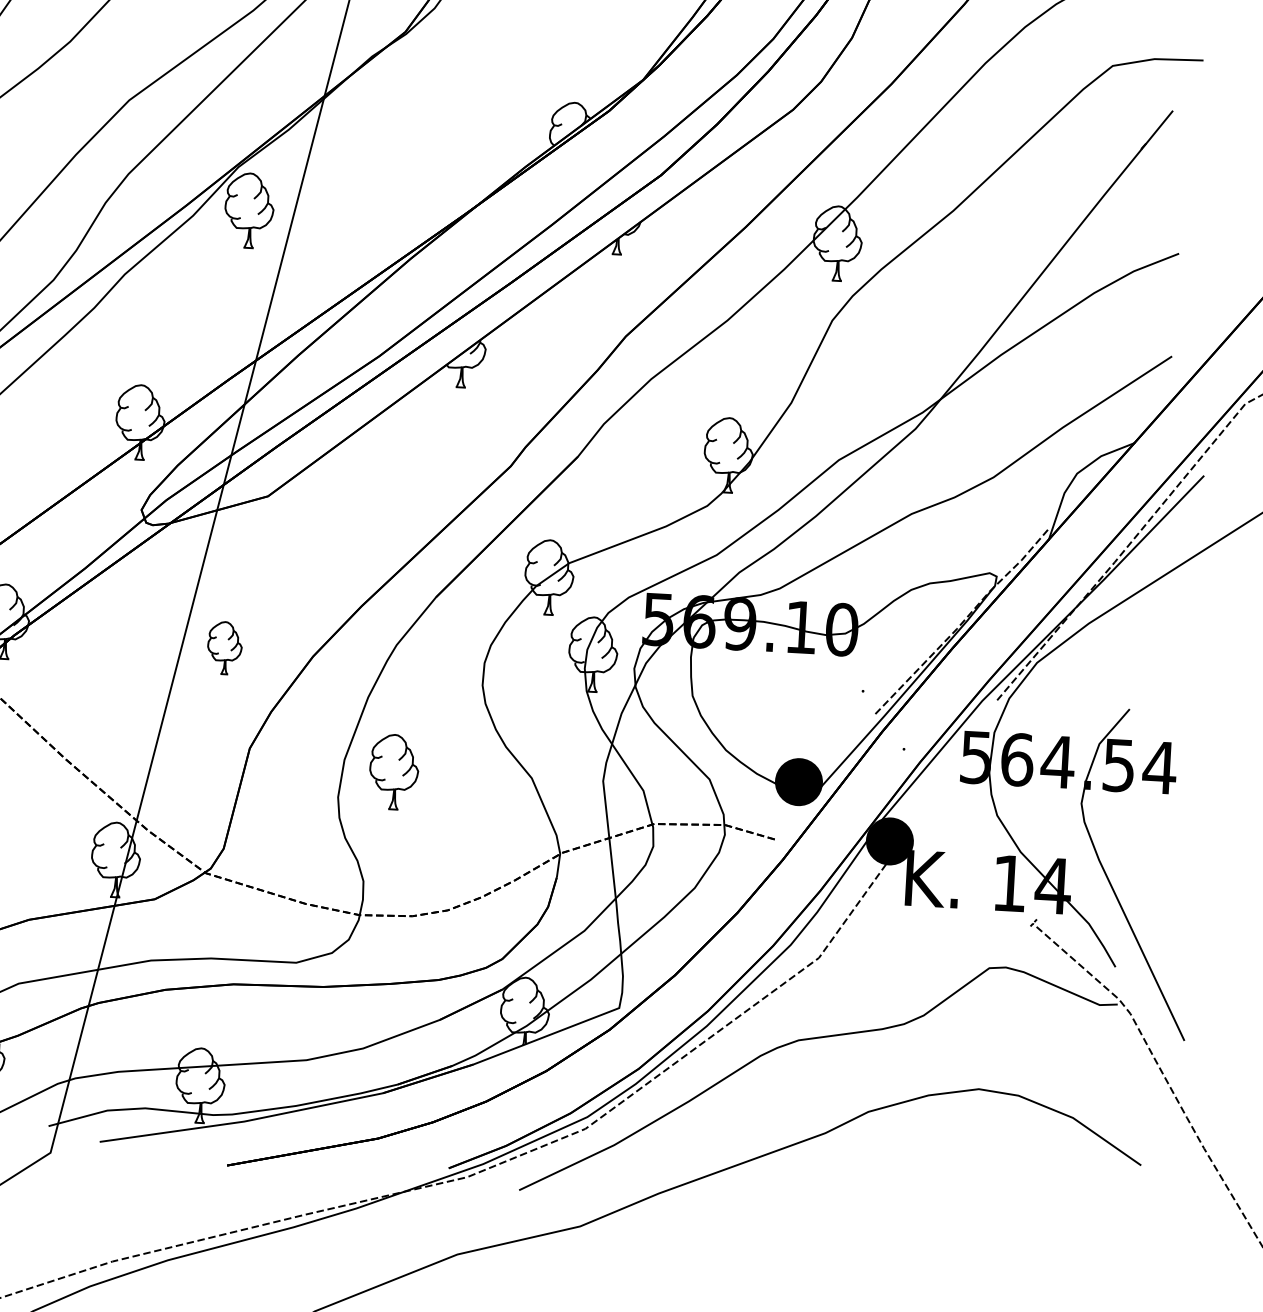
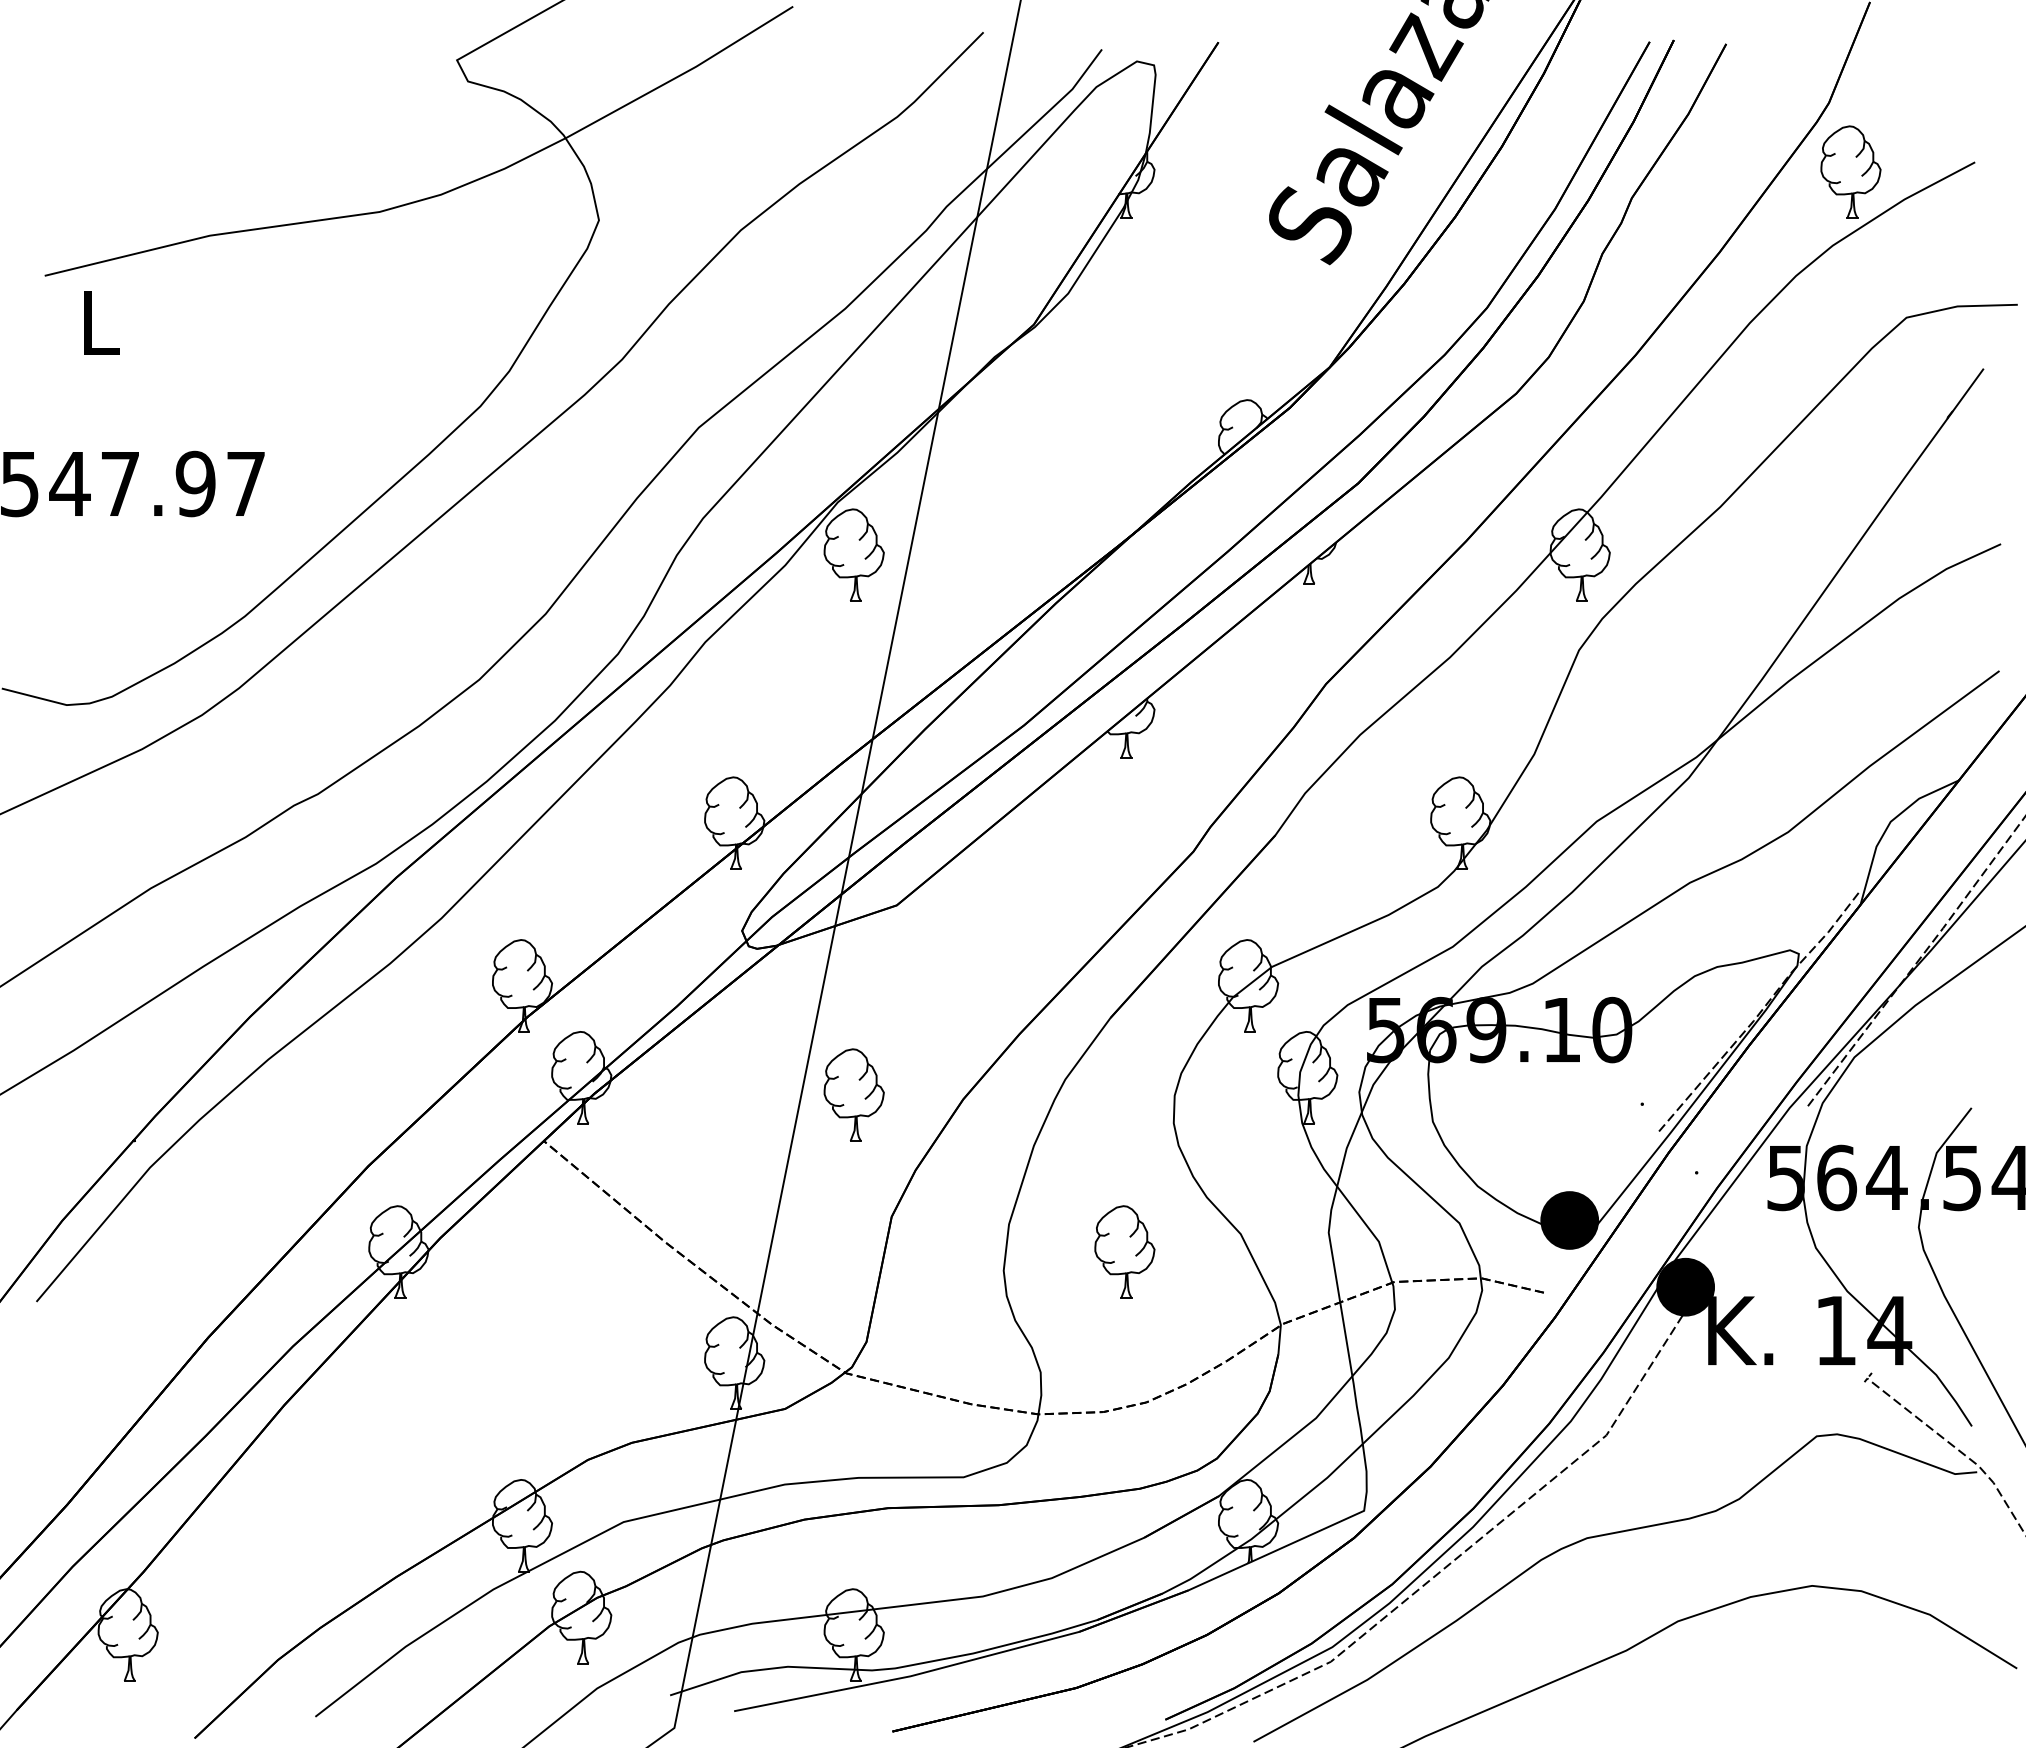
part: (224, 647) -> (853, 1094), size x1.43
part: (393, 771) -> (1124, 1251), moved

